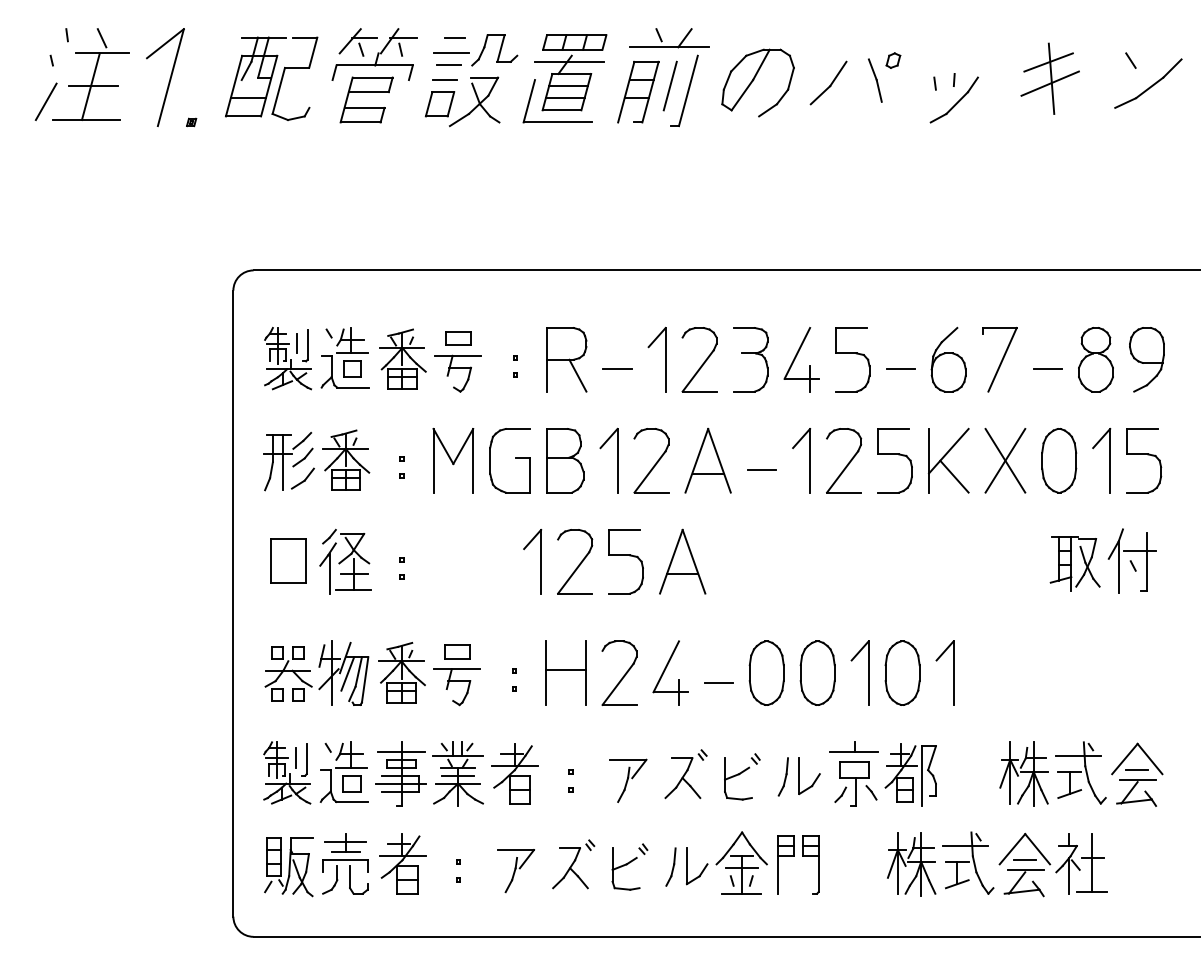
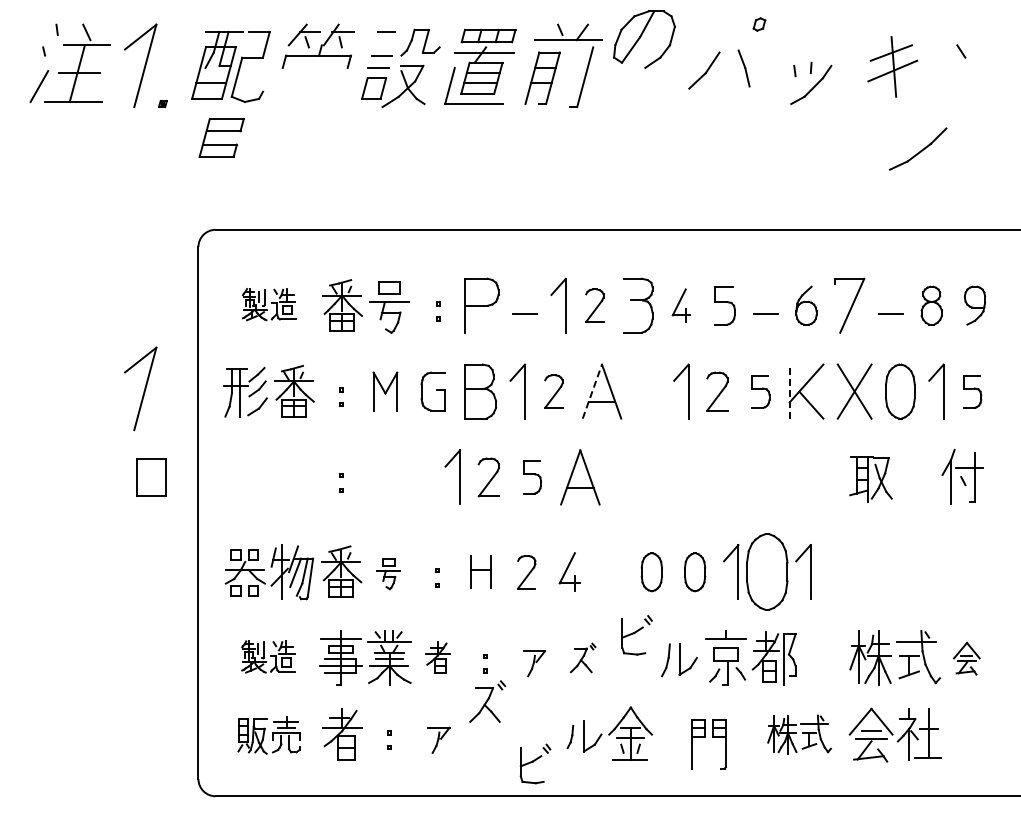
line: (452, 53) -> (384, 45), removed
part: (893, 60) -> (759, 24), moved
part: (758, 82) -> (644, 39), moved
part: (1148, 82) -> (918, 148), moved
line: (669, 85) -> (569, 72), removed
part: (366, 99) -> (221, 137), moved
part: (316, 358) -> (269, 304), size x0.6
part: (699, 359) -> (594, 305), size x0.6
part: (801, 359) -> (681, 305), size x0.6
part: (852, 359) -> (724, 305), size x0.7
part: (948, 359) -> (806, 305), size x0.7
part: (1095, 359) -> (931, 305), size x0.7
part: (1146, 359) -> (974, 305), size x0.7
line: (578, 374) -> (491, 318), removed
part: (165, 457) -> (140, 388), added
part: (453, 460) -> (385, 391), size x0.7
part: (508, 460) -> (432, 391), size x0.7
part: (651, 460) -> (553, 391), size x0.6
line: (696, 460) -> (592, 391), solid -> dashed
part: (844, 460) -> (717, 391), size x0.7
part: (894, 460) -> (760, 391), size x0.6
line: (928, 460) -> (789, 391), solid -> dashed
part: (1144, 460) -> (972, 391), size x0.6
line: (761, 470) -> (647, 399), removed
part: (345, 560) -> (293, 476), removed
part: (288, 561) -> (151, 477), moved
part: (574, 561) -> (488, 477), size x0.7
part: (626, 561) -> (532, 477), size x0.6
part: (1074, 564) -> (870, 479), moved
part: (565, 672) -> (480, 571), size x0.6
part: (669, 672) -> (569, 571), size x0.7
part: (619, 673) -> (526, 572), size x0.6
part: (766, 673) -> (651, 572), size x0.7
part: (816, 673) -> (694, 572), size x0.7
part: (902, 673) -> (767, 572), size x1.4
part: (456, 674) -> (388, 573), size x0.6
line: (718, 683) -> (610, 580), removed
part: (315, 772) -> (268, 656), size x0.6
part: (514, 773) -> (437, 657), size x0.6
part: (685, 773) -> (582, 657), size x0.7
part: (1136, 774) -> (966, 658), size x0.6
part: (741, 777) -> (636, 635), moved
part: (628, 780) -> (534, 663), size x0.7
part: (794, 857) -> (705, 737), moved
part: (573, 864) -> (487, 701), moved
part: (940, 864) -> (799, 734), size x0.7
part: (315, 865) -> (268, 735), size x0.7
part: (629, 866) -> (535, 763), moved
part: (671, 866) -> (570, 736), size x0.7
part: (515, 871) -> (438, 740), size x0.7

